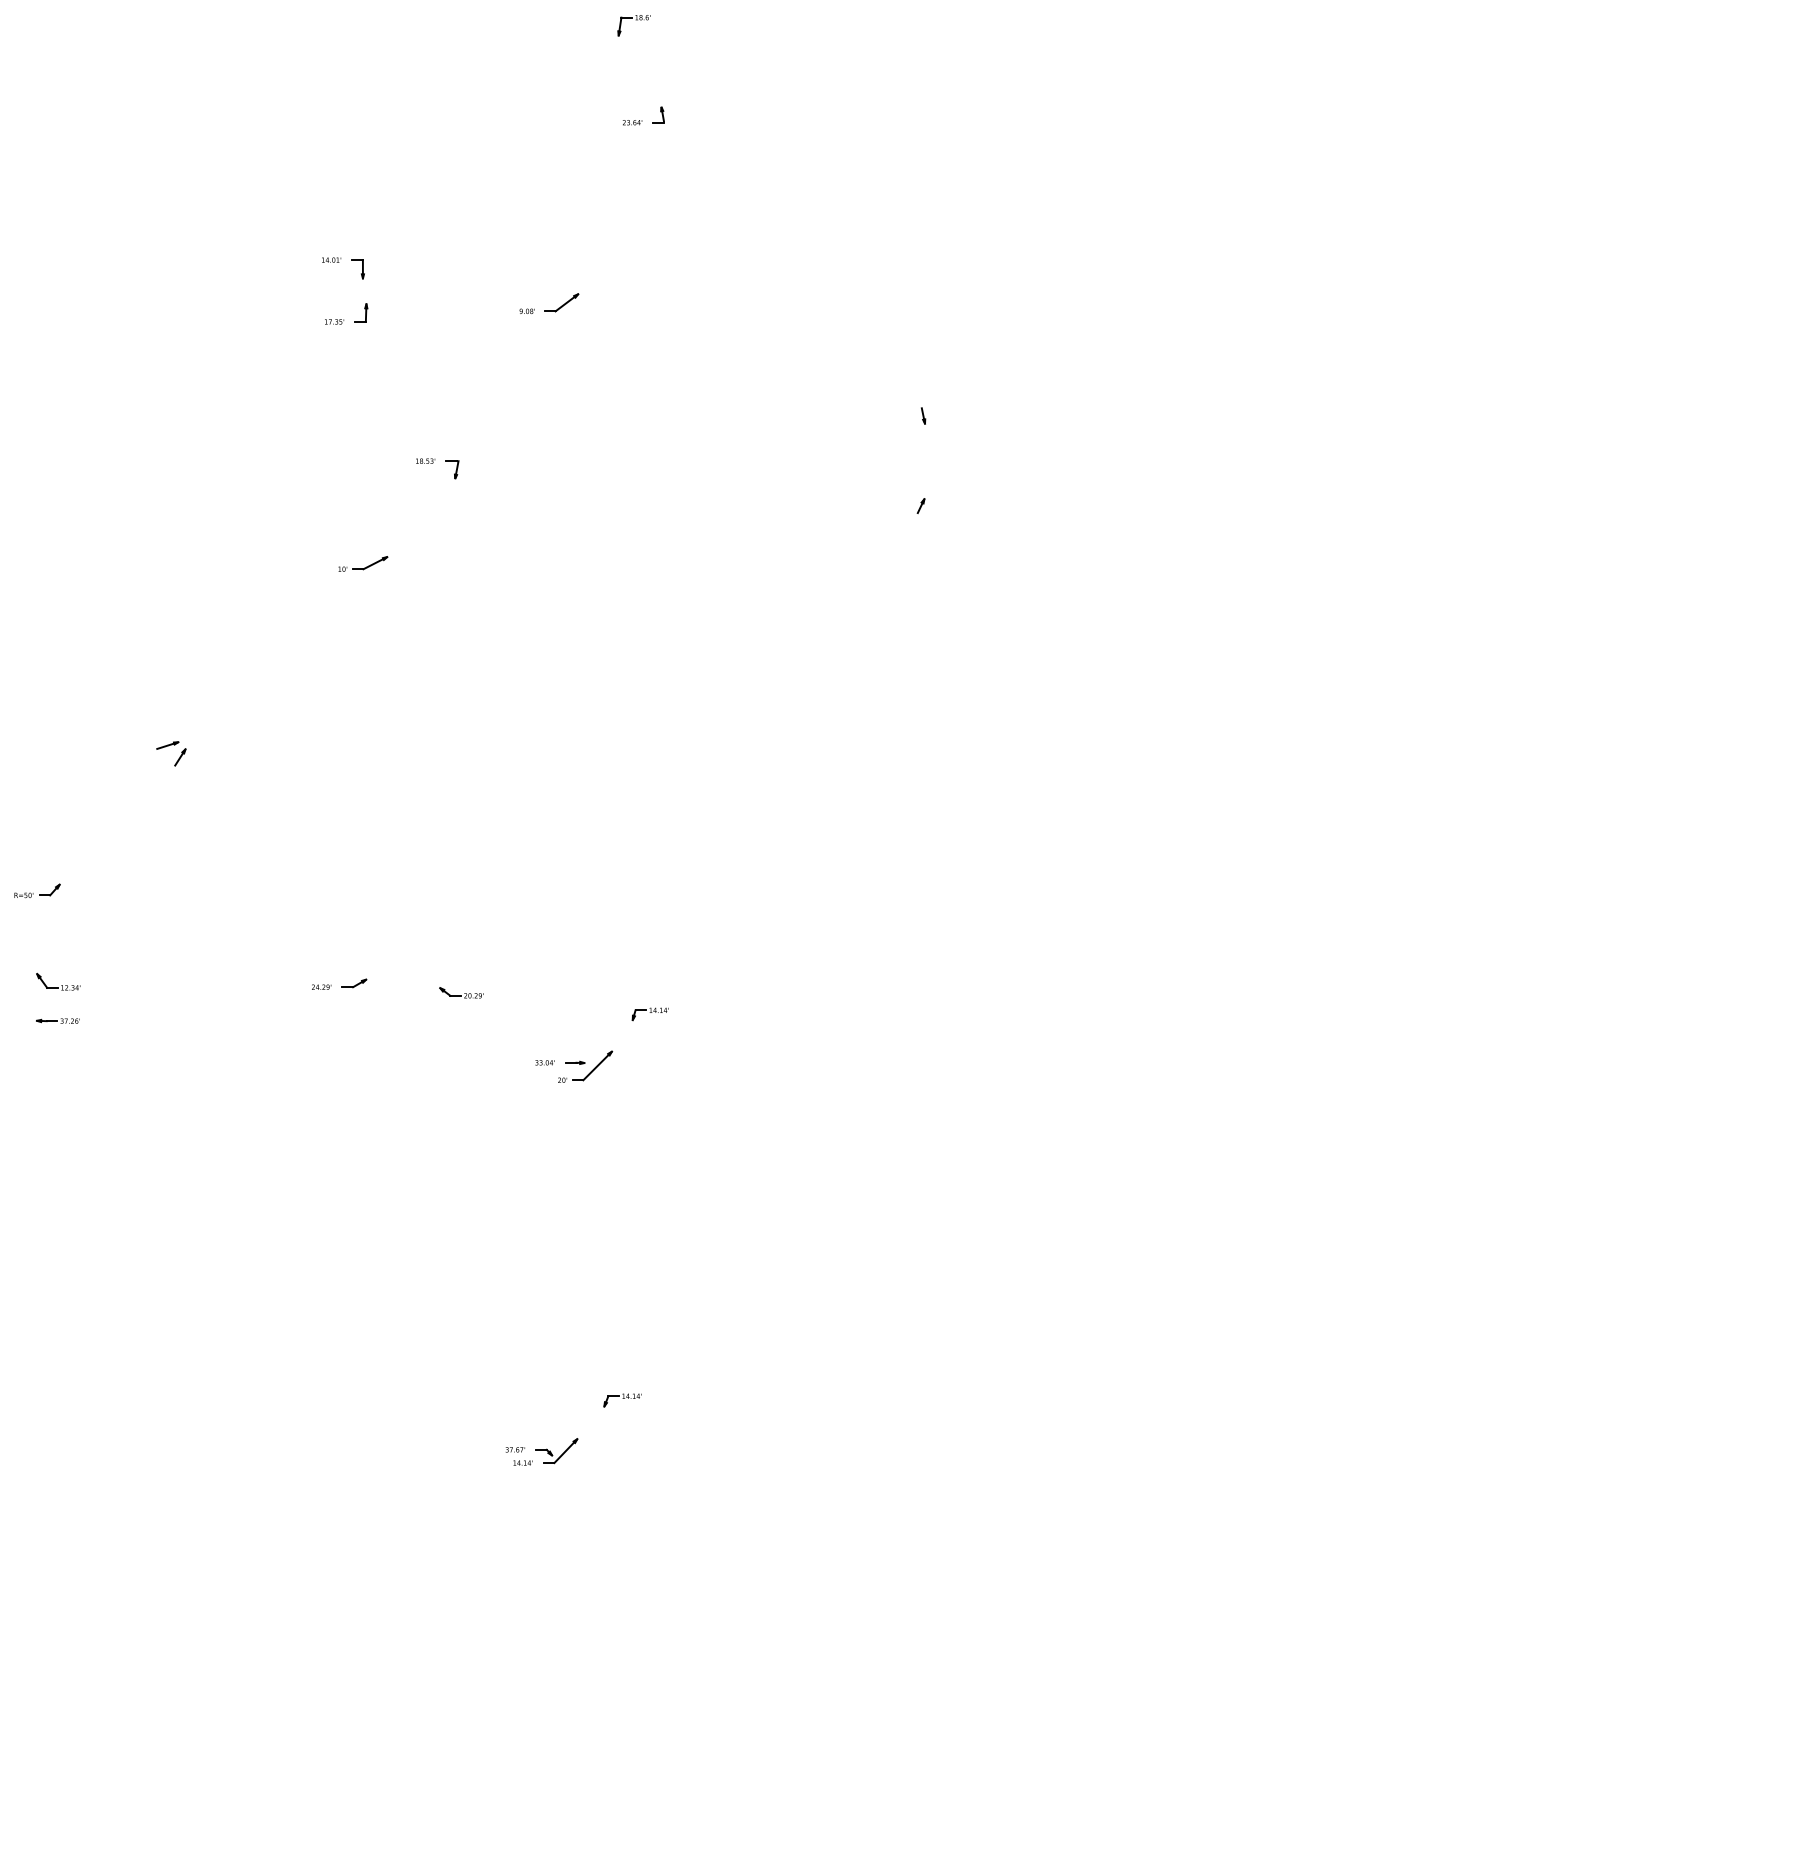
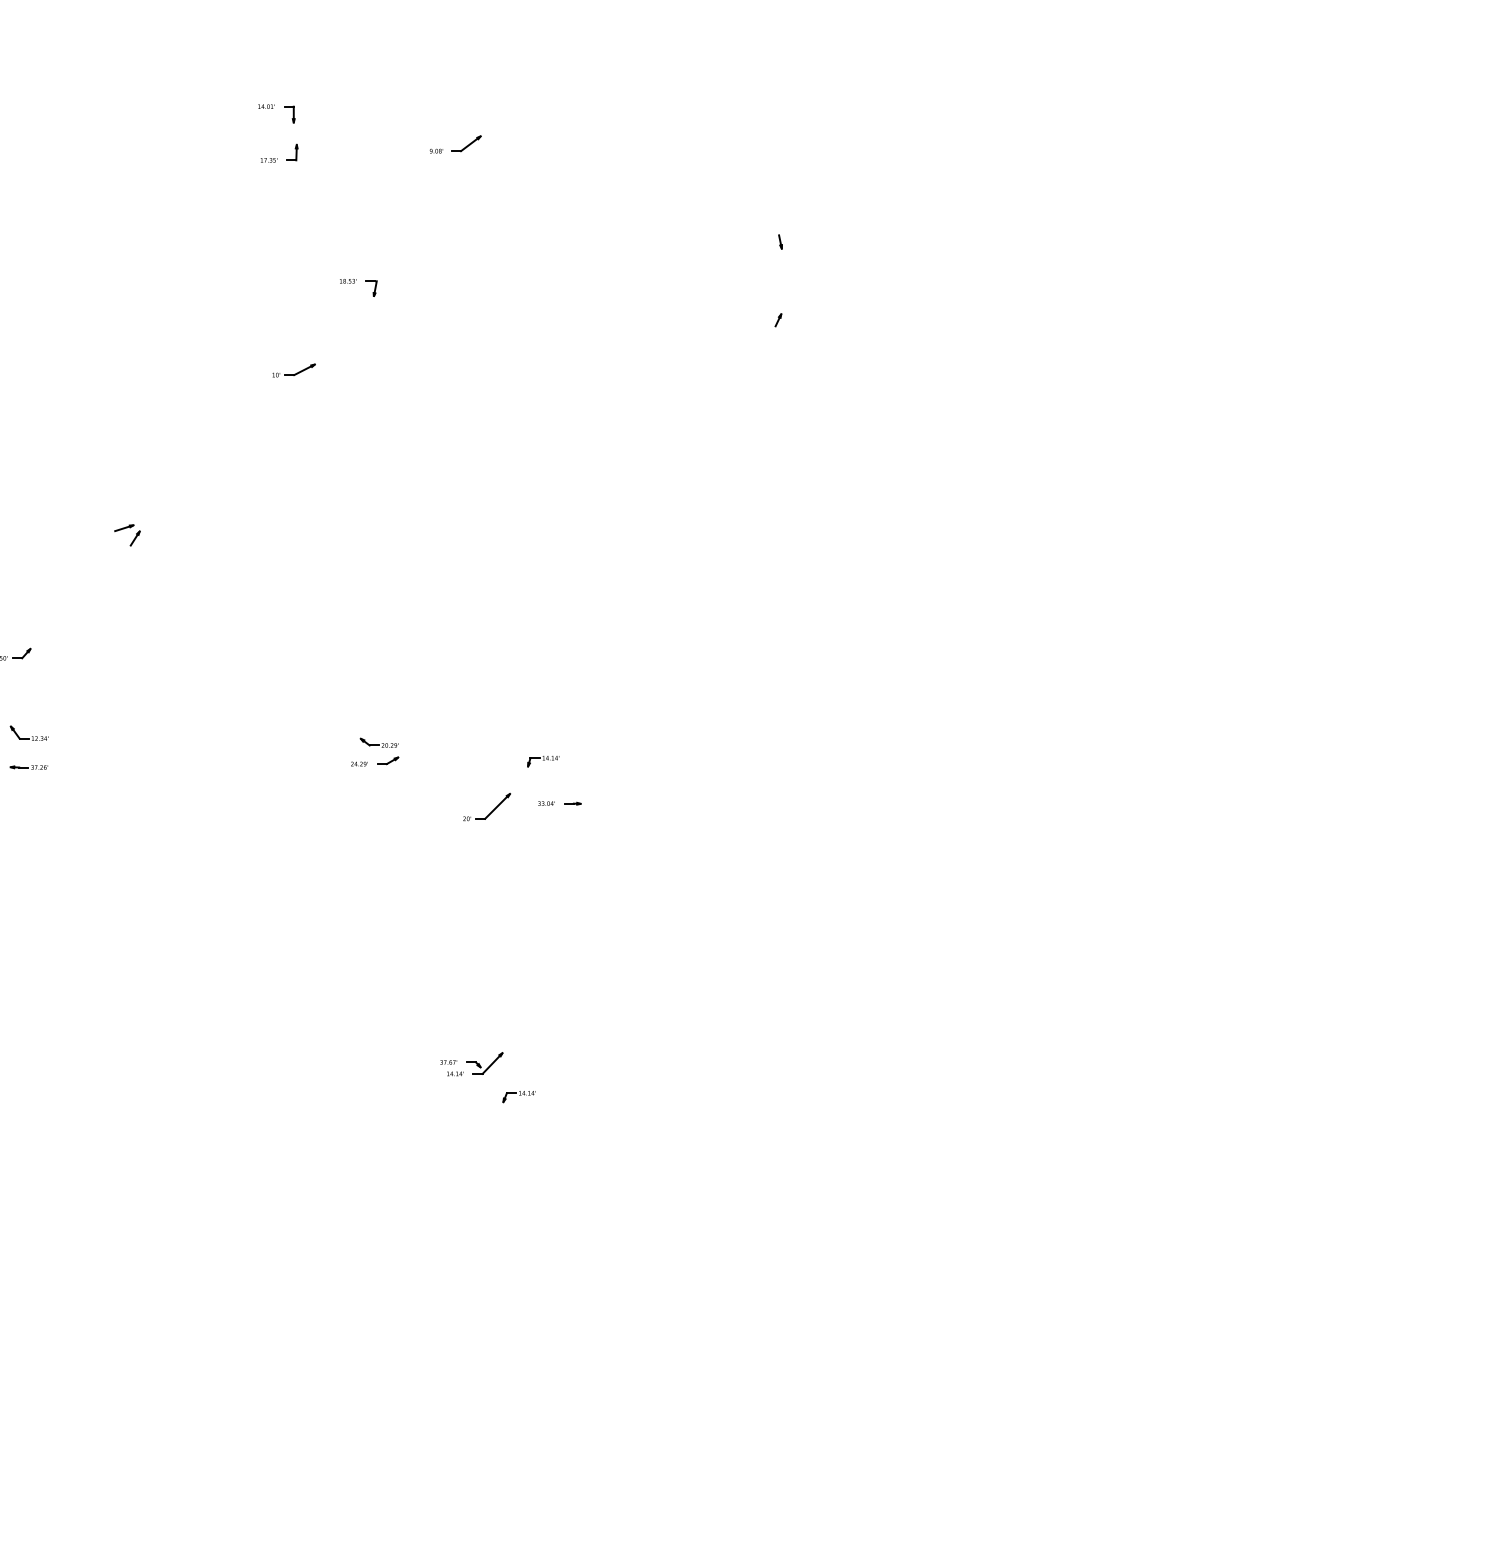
part: (339, 983) -> (375, 760), moved
part: (560, 1062) -> (559, 803), moved
part: (541, 1451) -> (471, 1063), moved

